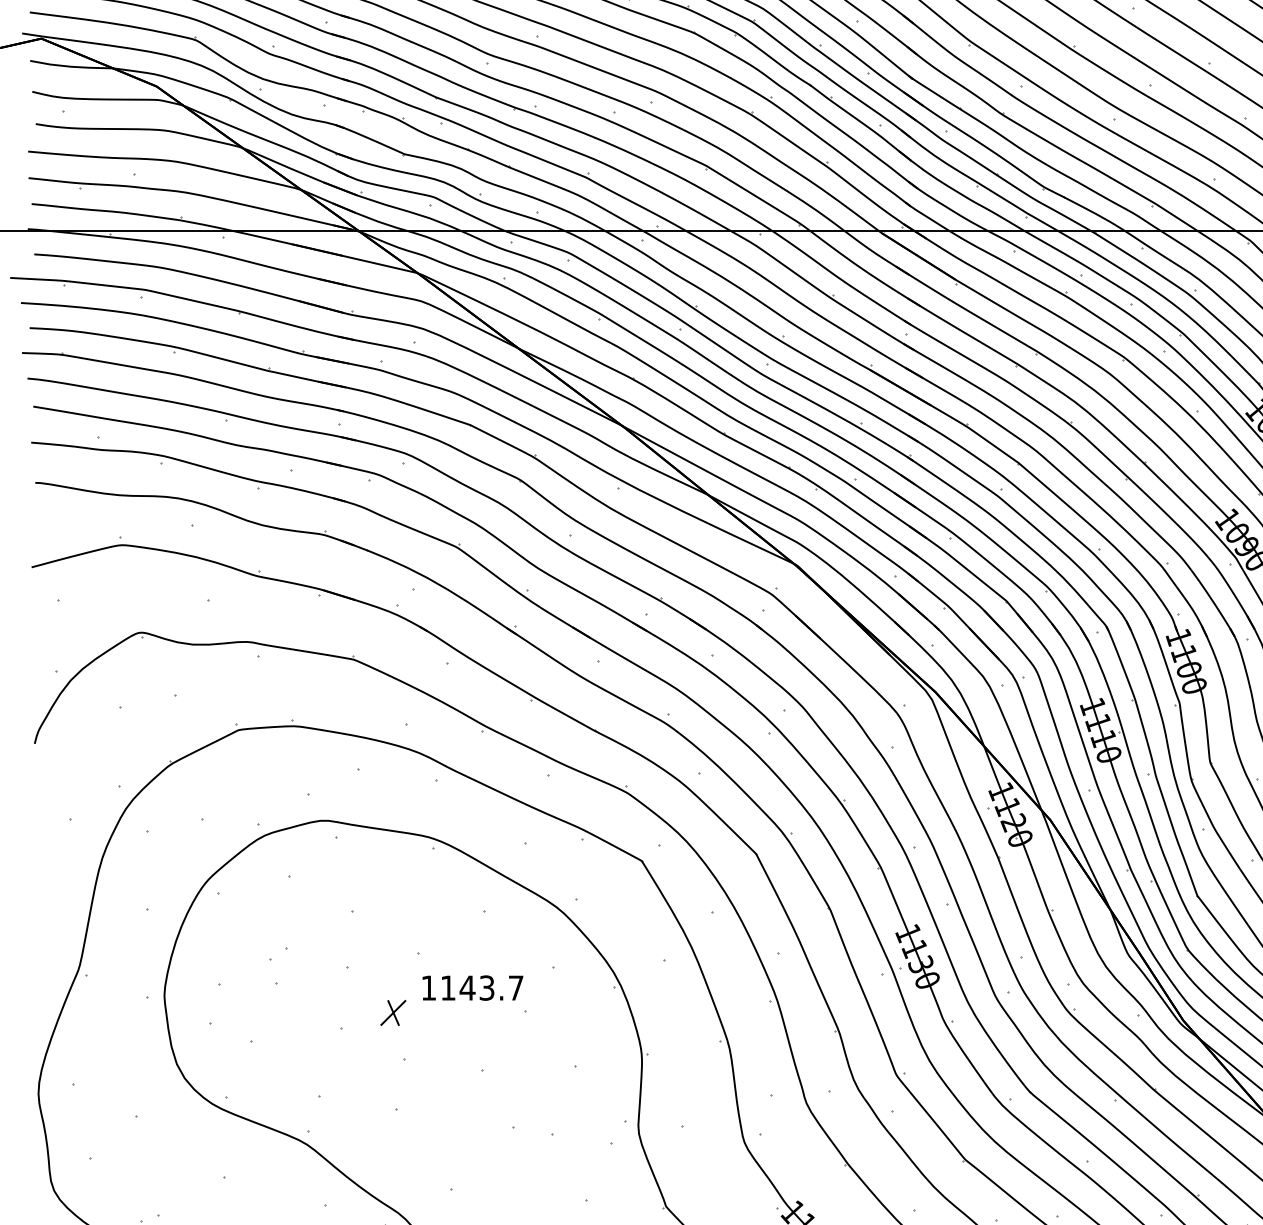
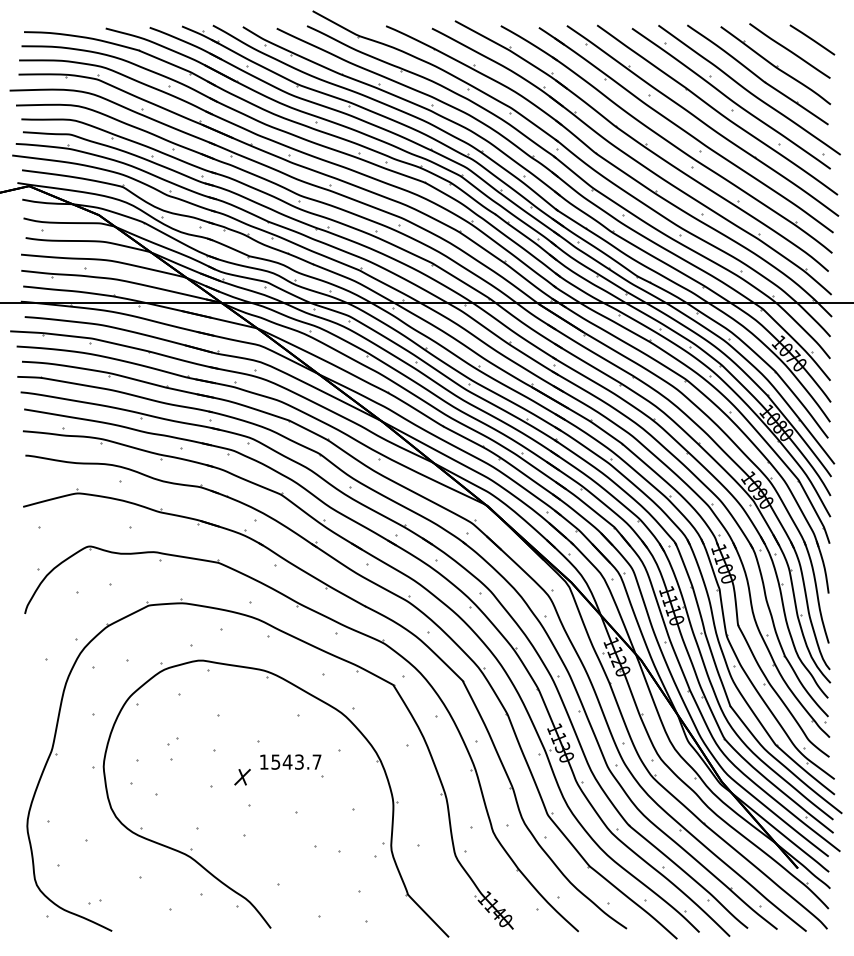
text: (447, 987) -> (275, 761), 1143.7 -> 1543.7

